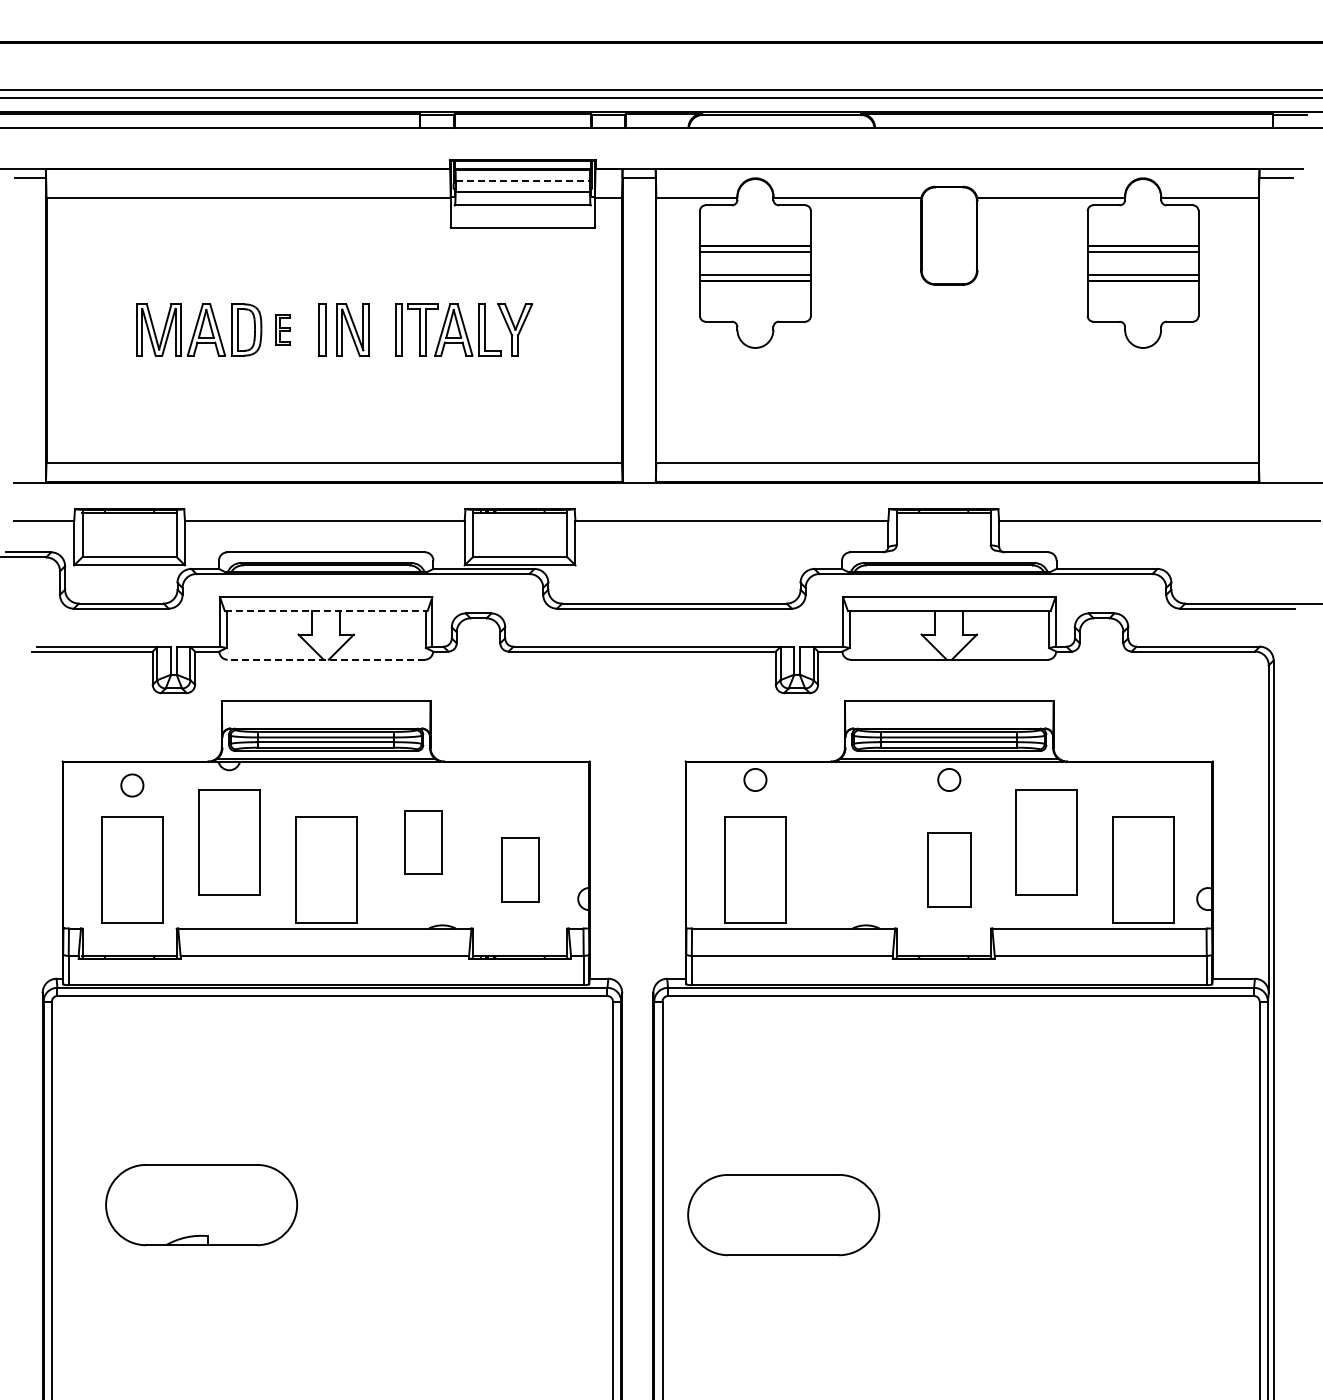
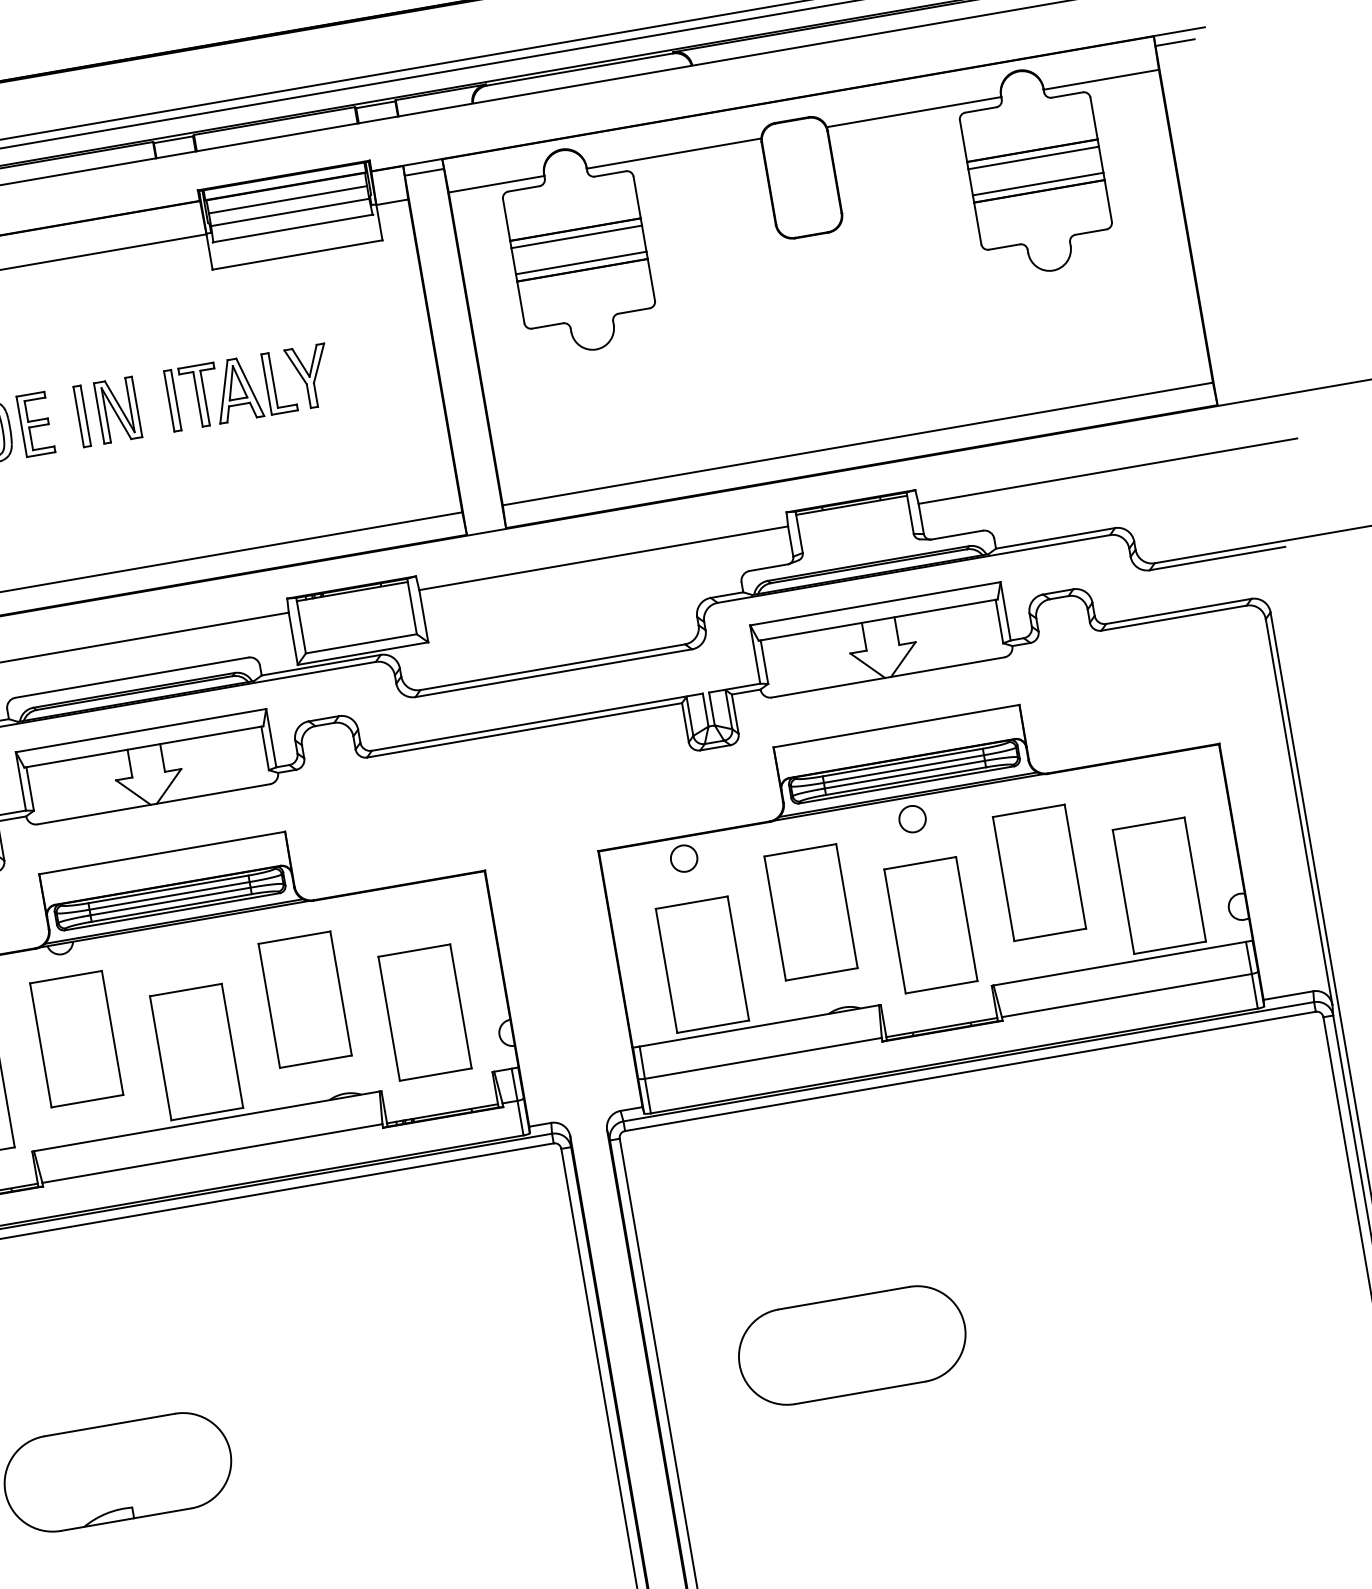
line: (523, 180) -> (288, 199), dashed -> solid
part: (282, 329) -> (35, 423), size x1.67
line: (326, 611) -> (144, 747), dashed -> solid
line: (326, 659) -> (154, 803), dashed -> solid
part: (423, 842) -> (305, 999), size x1.67
part: (852, 842) -> (811, 912), added
part: (520, 869) -> (425, 1011), size x1.67
part: (949, 869) -> (931, 924), size x1.43
part: (783, 1215) -> (852, 1346), moved

